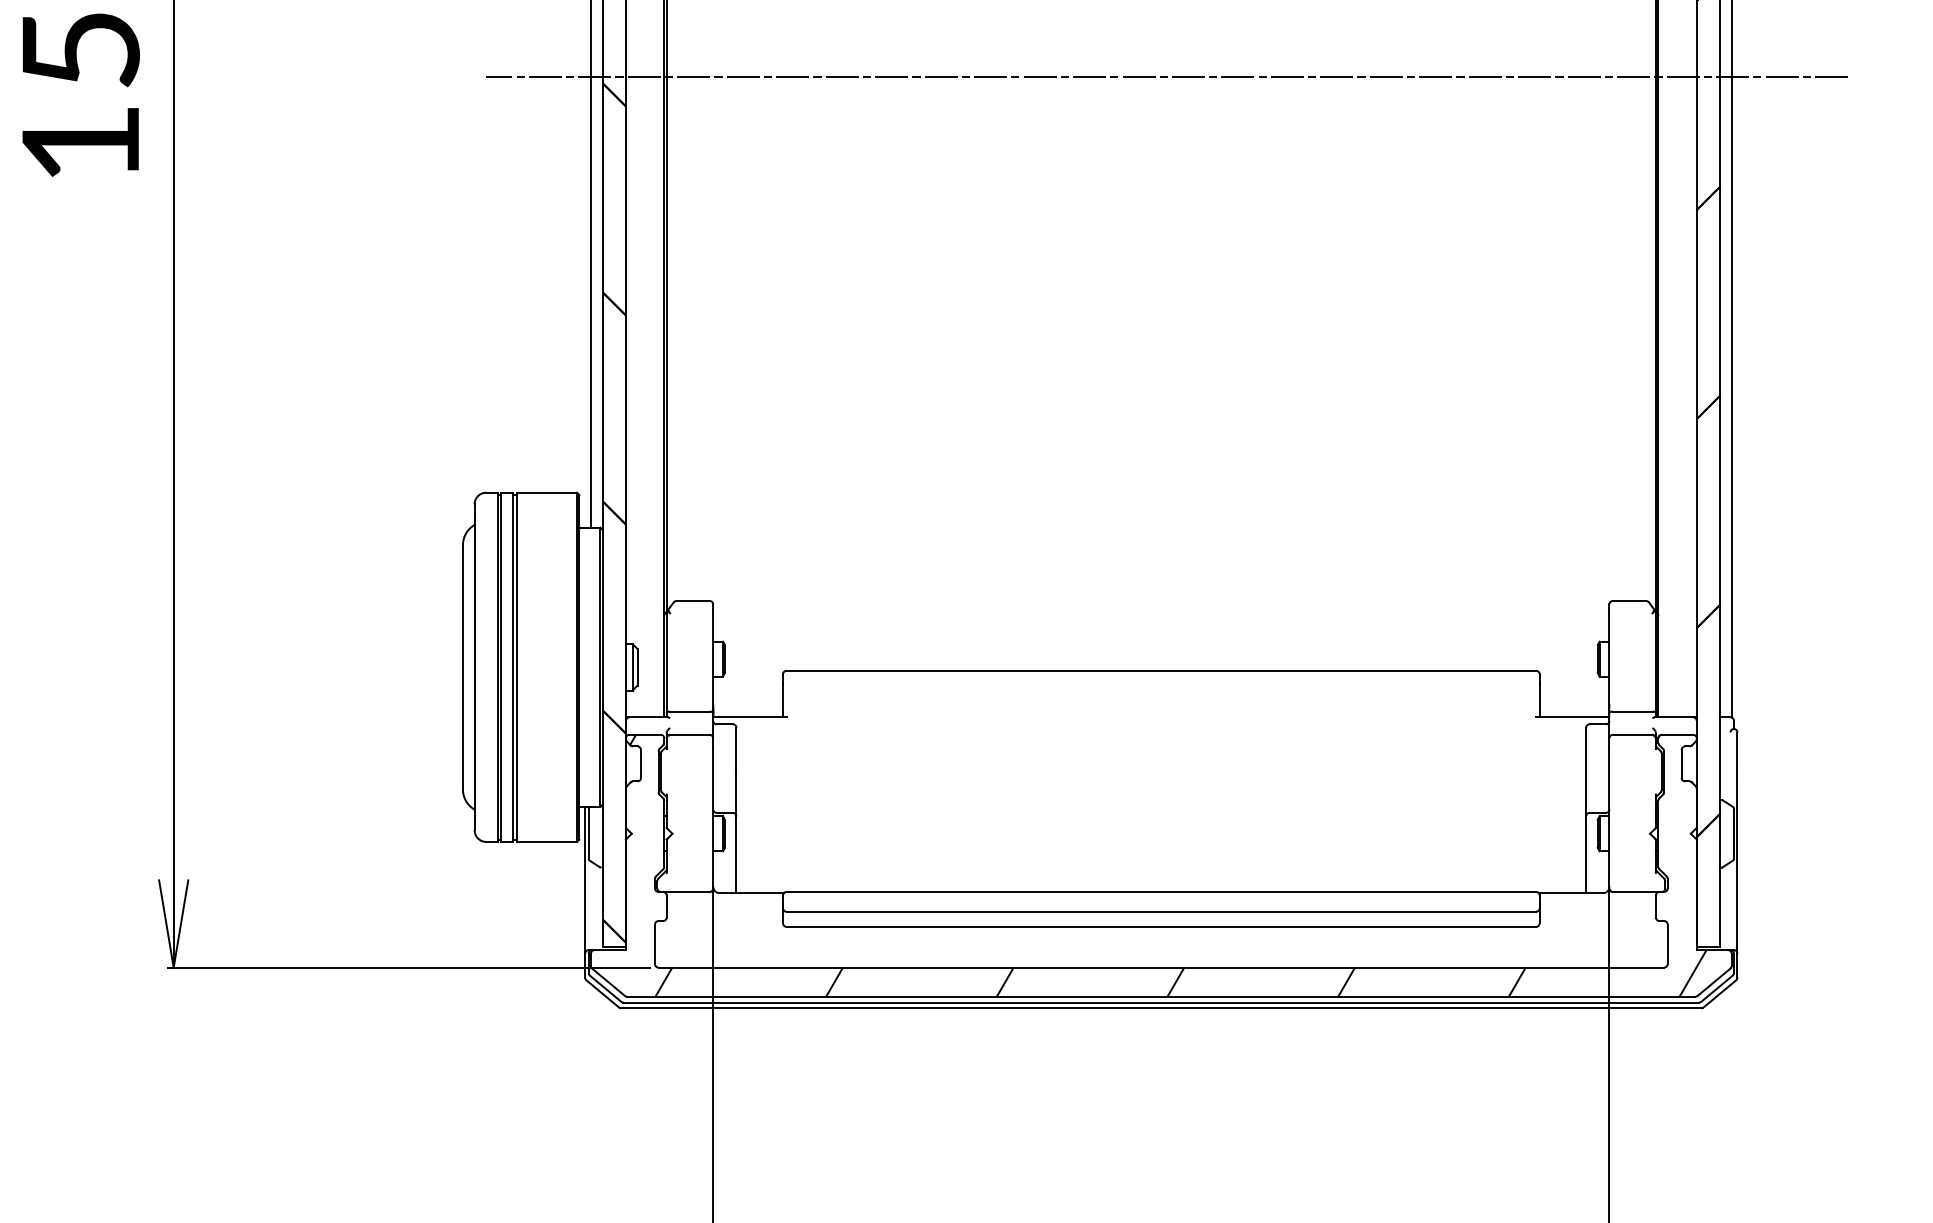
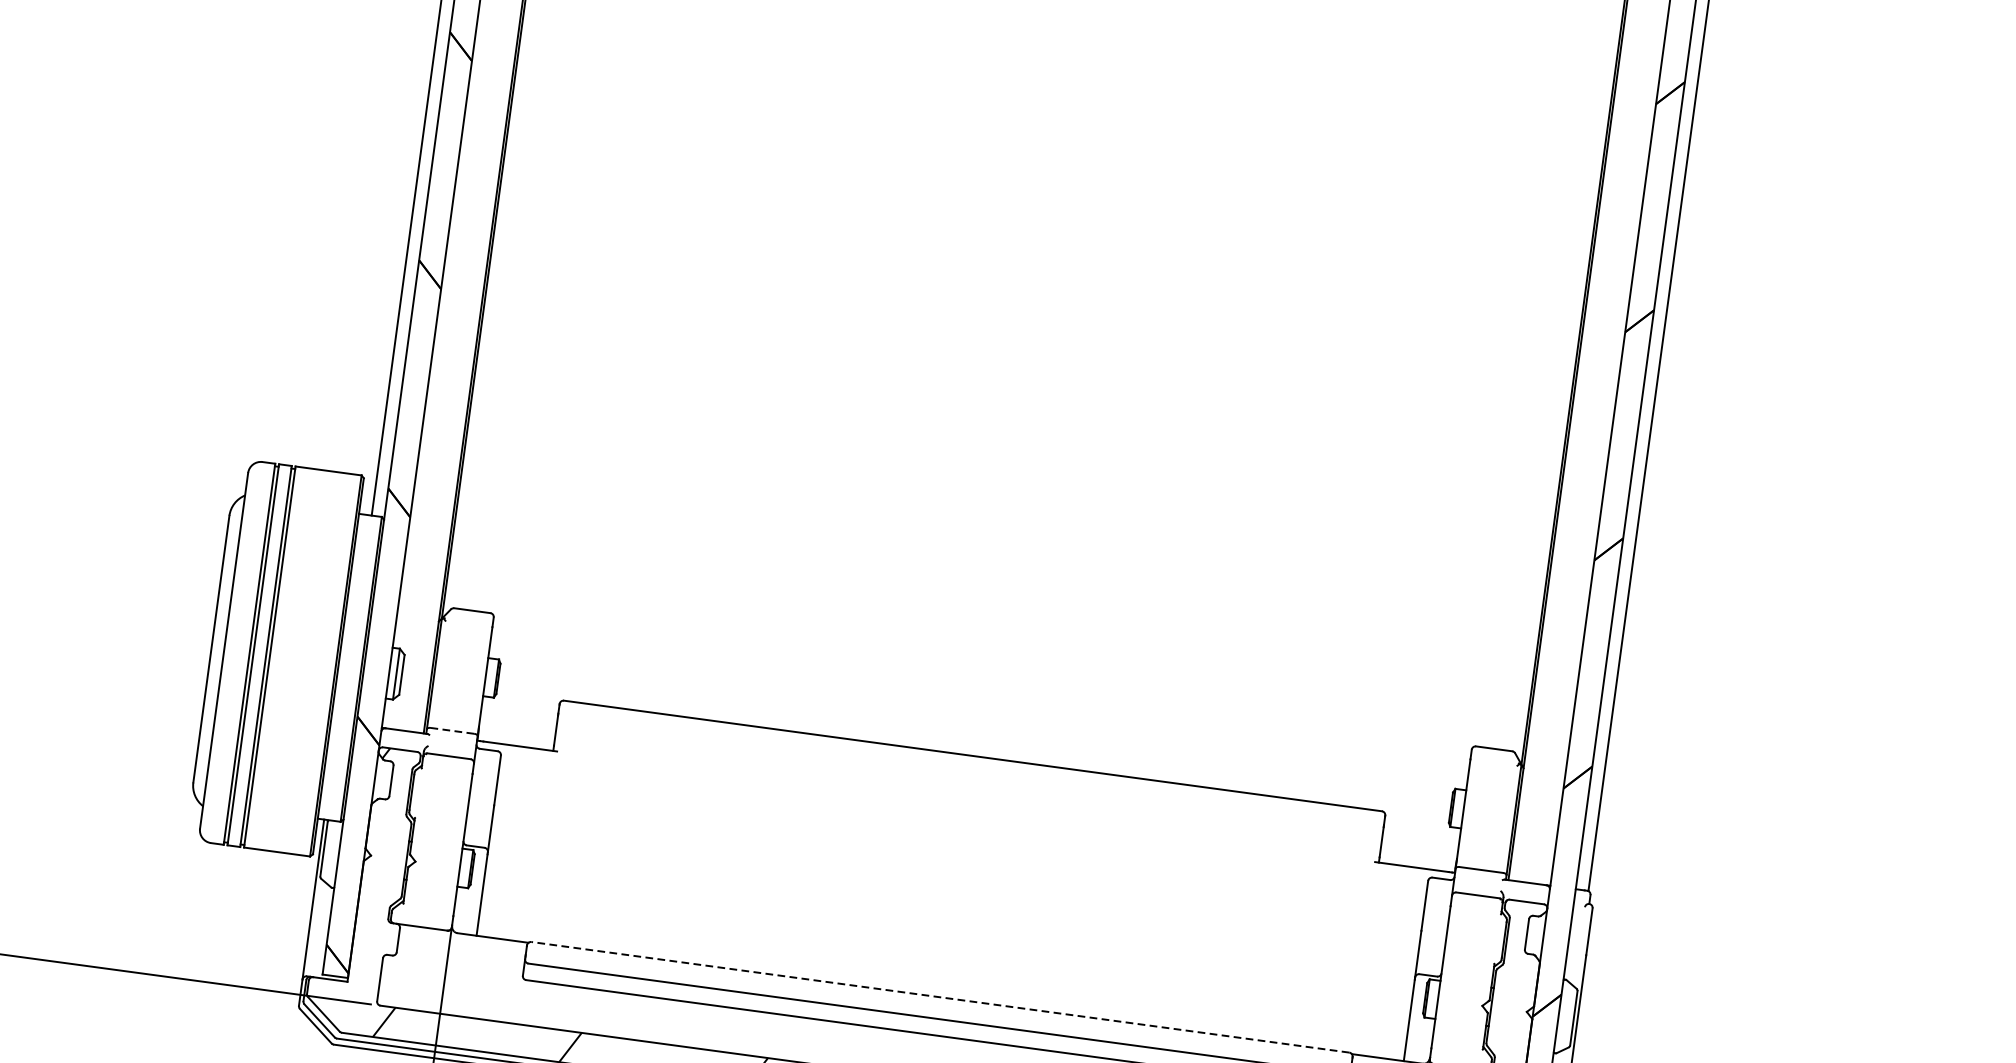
line: (1167, 77) -> (1067, 109), removed
line: (689, 711) -> (452, 730), solid -> dashed
line: (1161, 891) -> (940, 996), solid -> dashed

